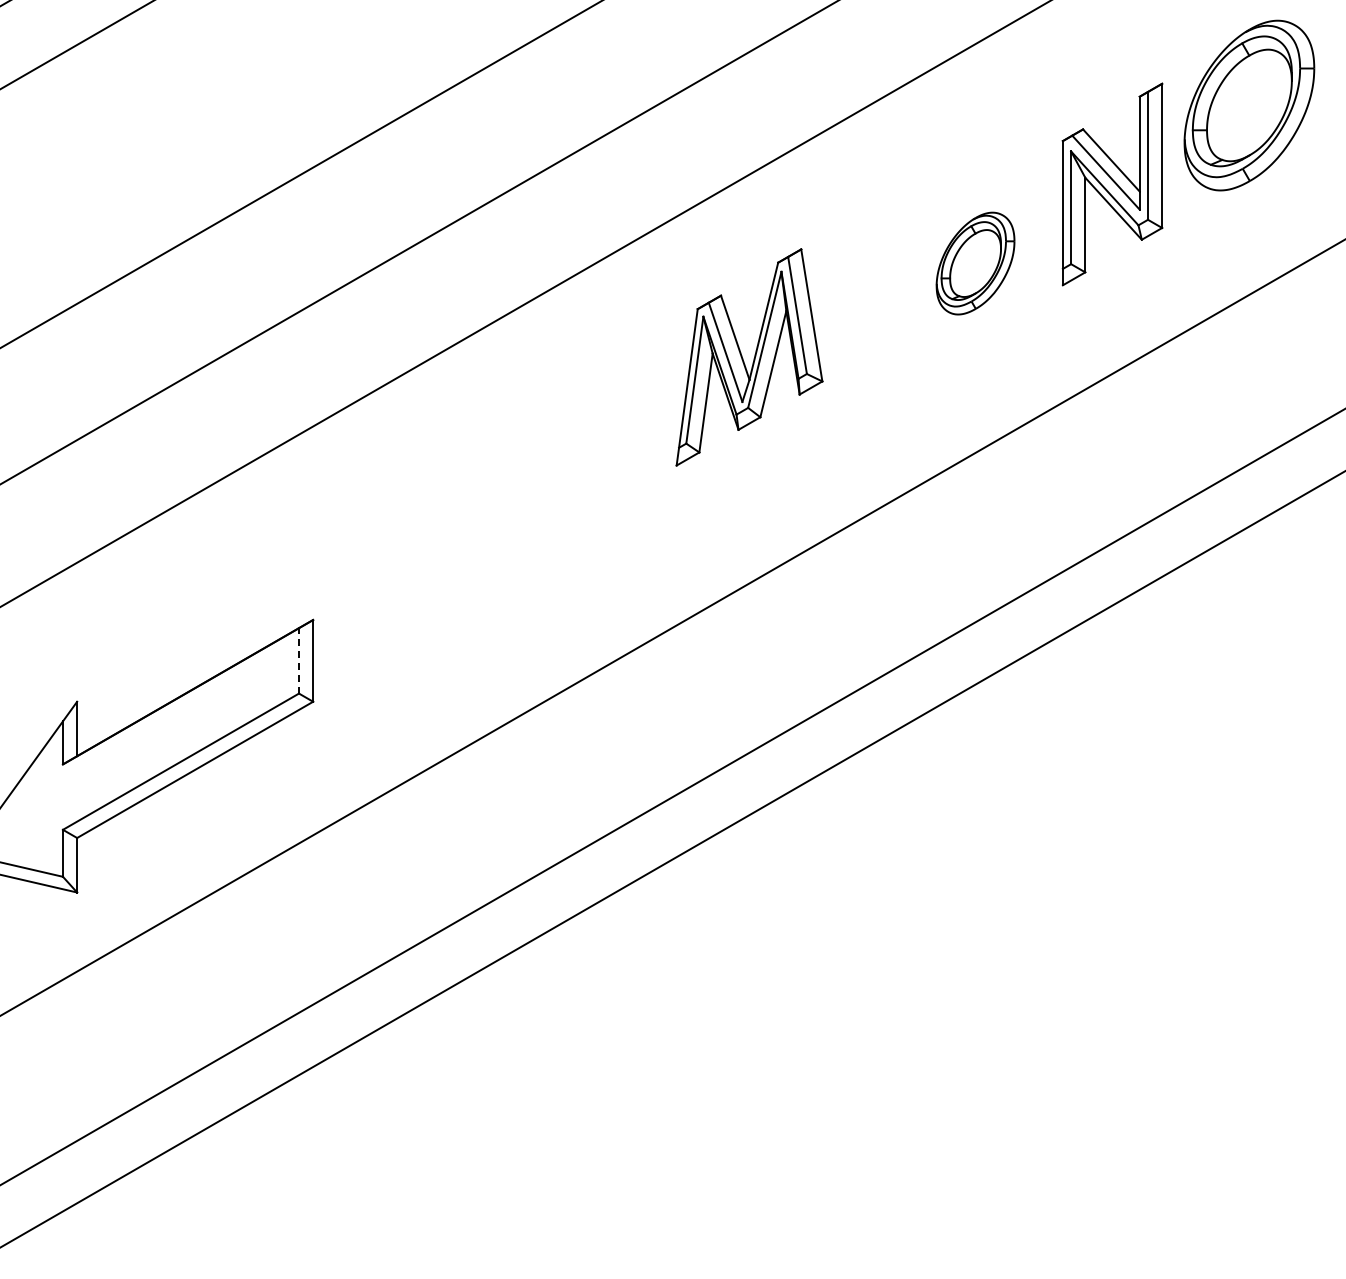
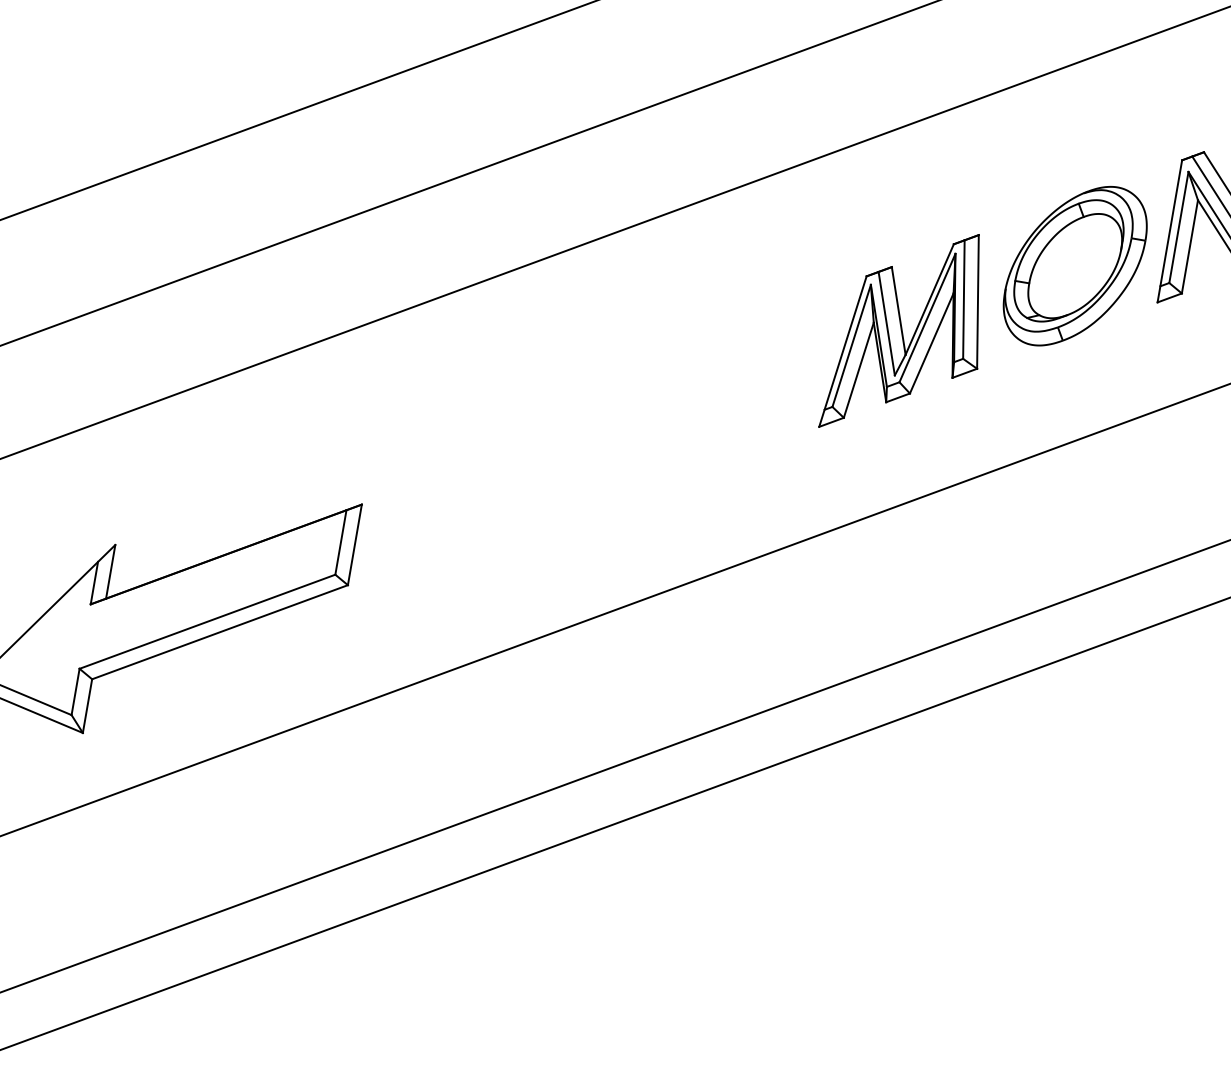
part: (975, 263) -> (1075, 266), size x1.67
part: (749, 357) -> (909, 332), moved
line: (299, 660) -> (341, 542), dashed -> solid

